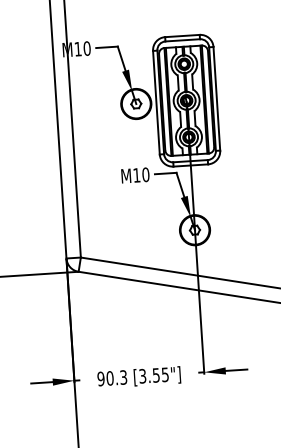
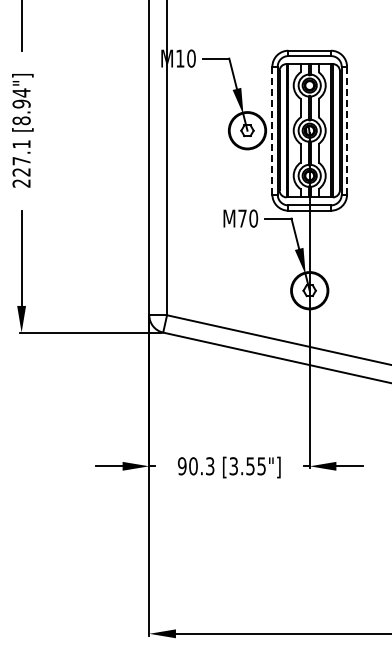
line: (217, 98) -> (347, 130), solid -> dashed
line: (156, 102) -> (272, 130), solid -> dashed
text: (136, 175) -> (242, 218), M10 -> M70

